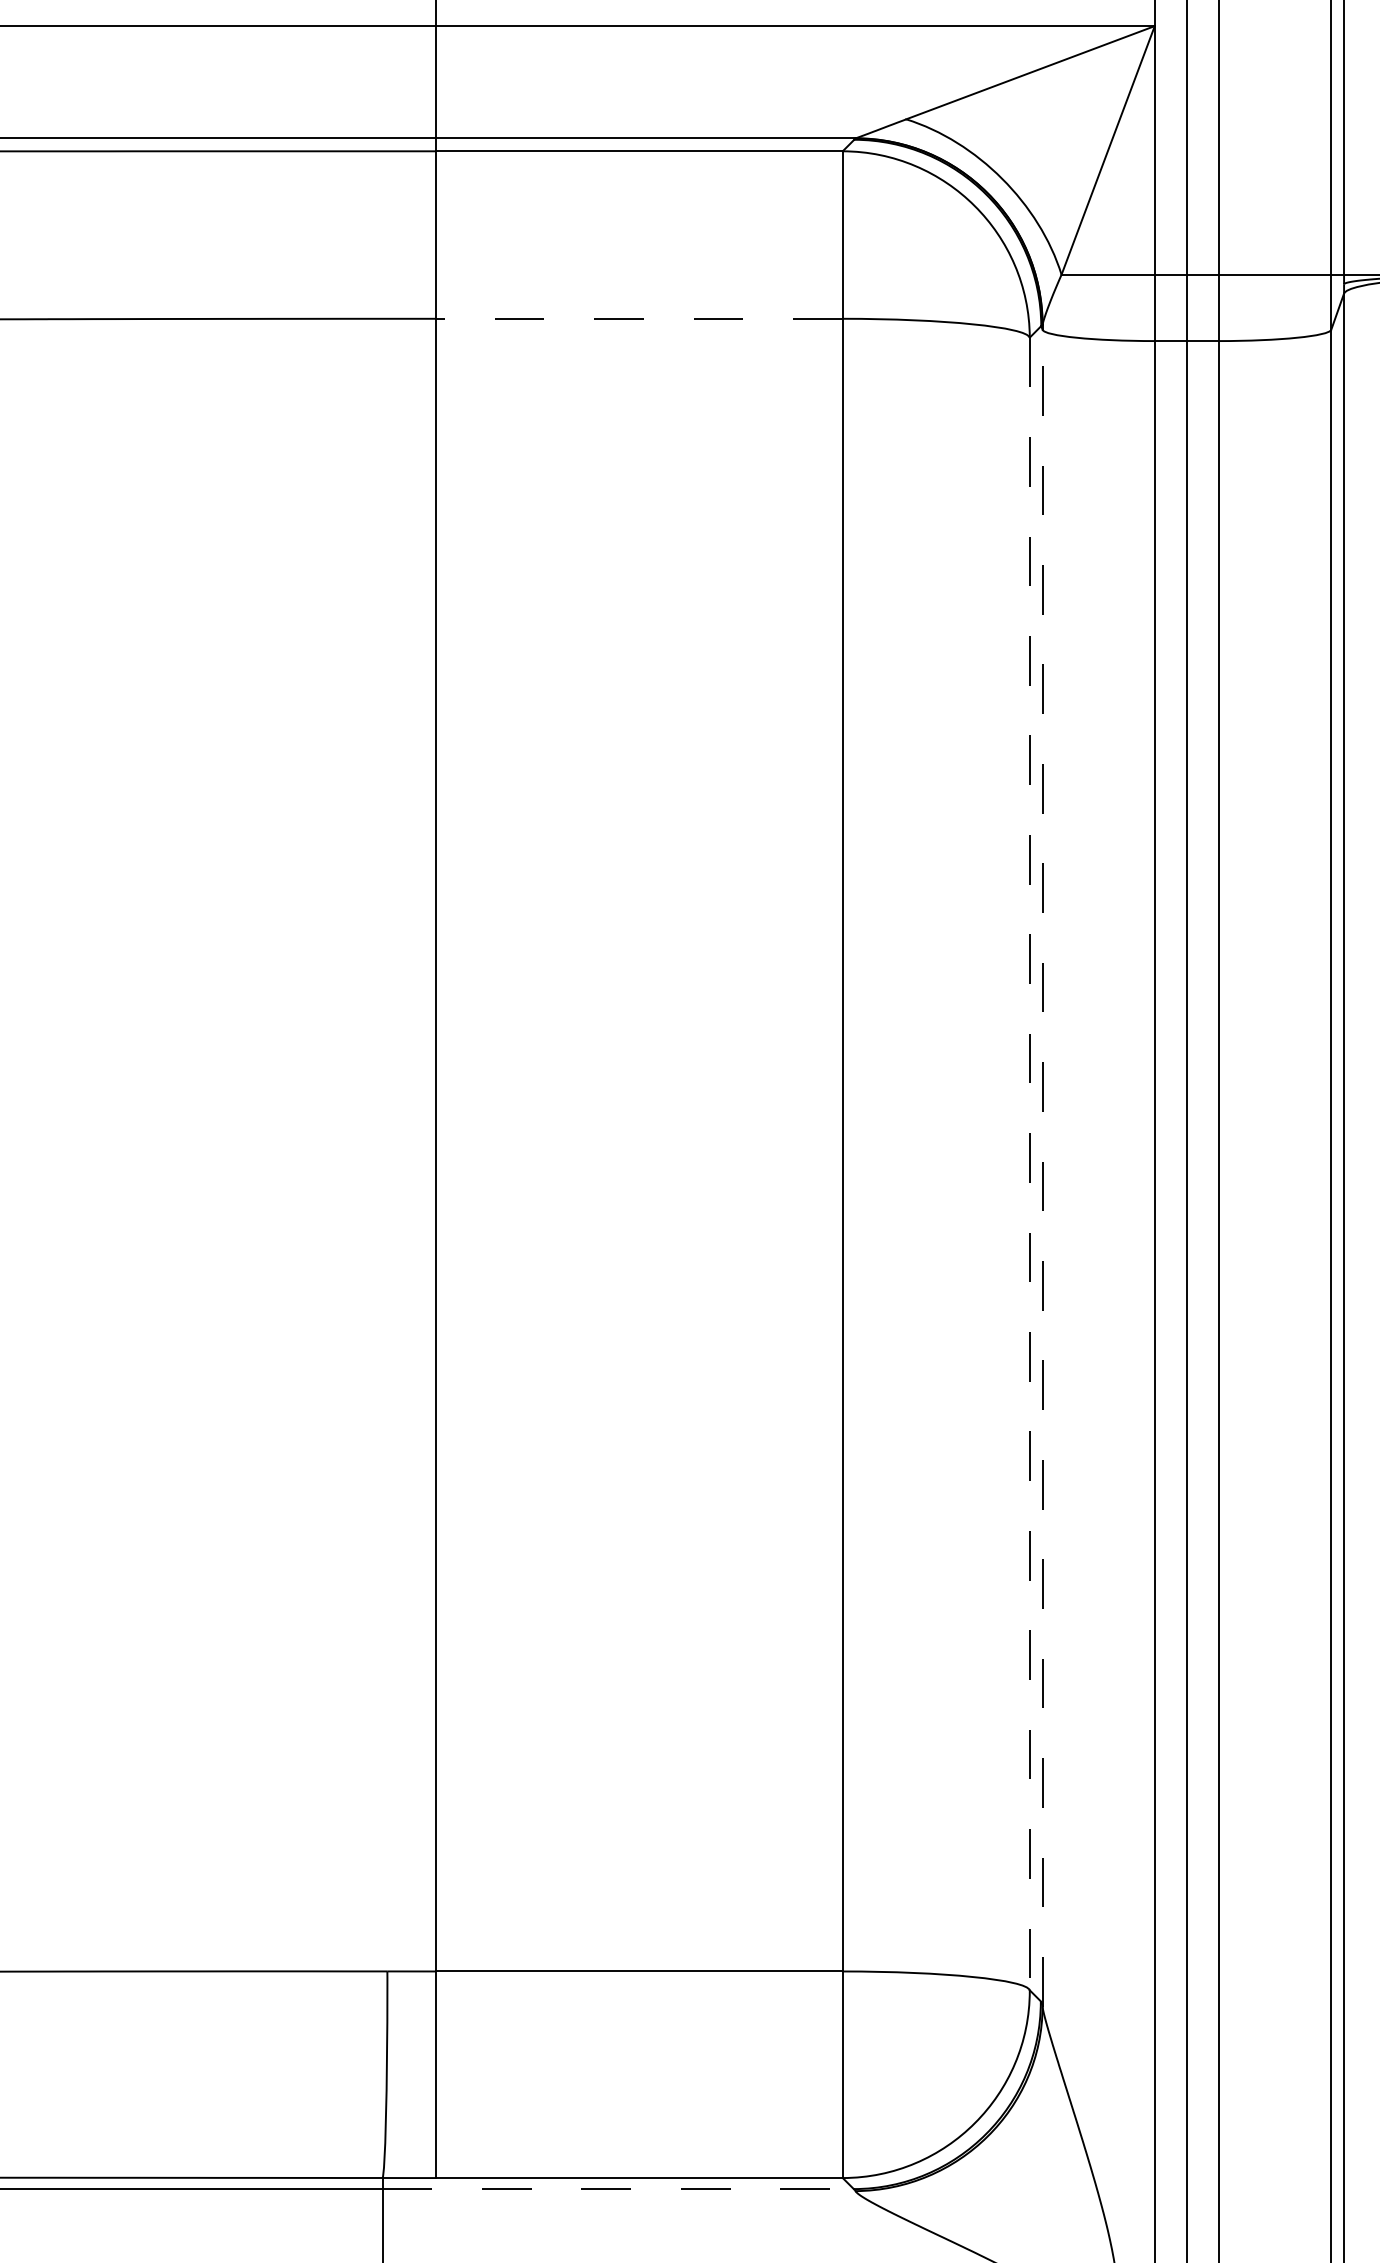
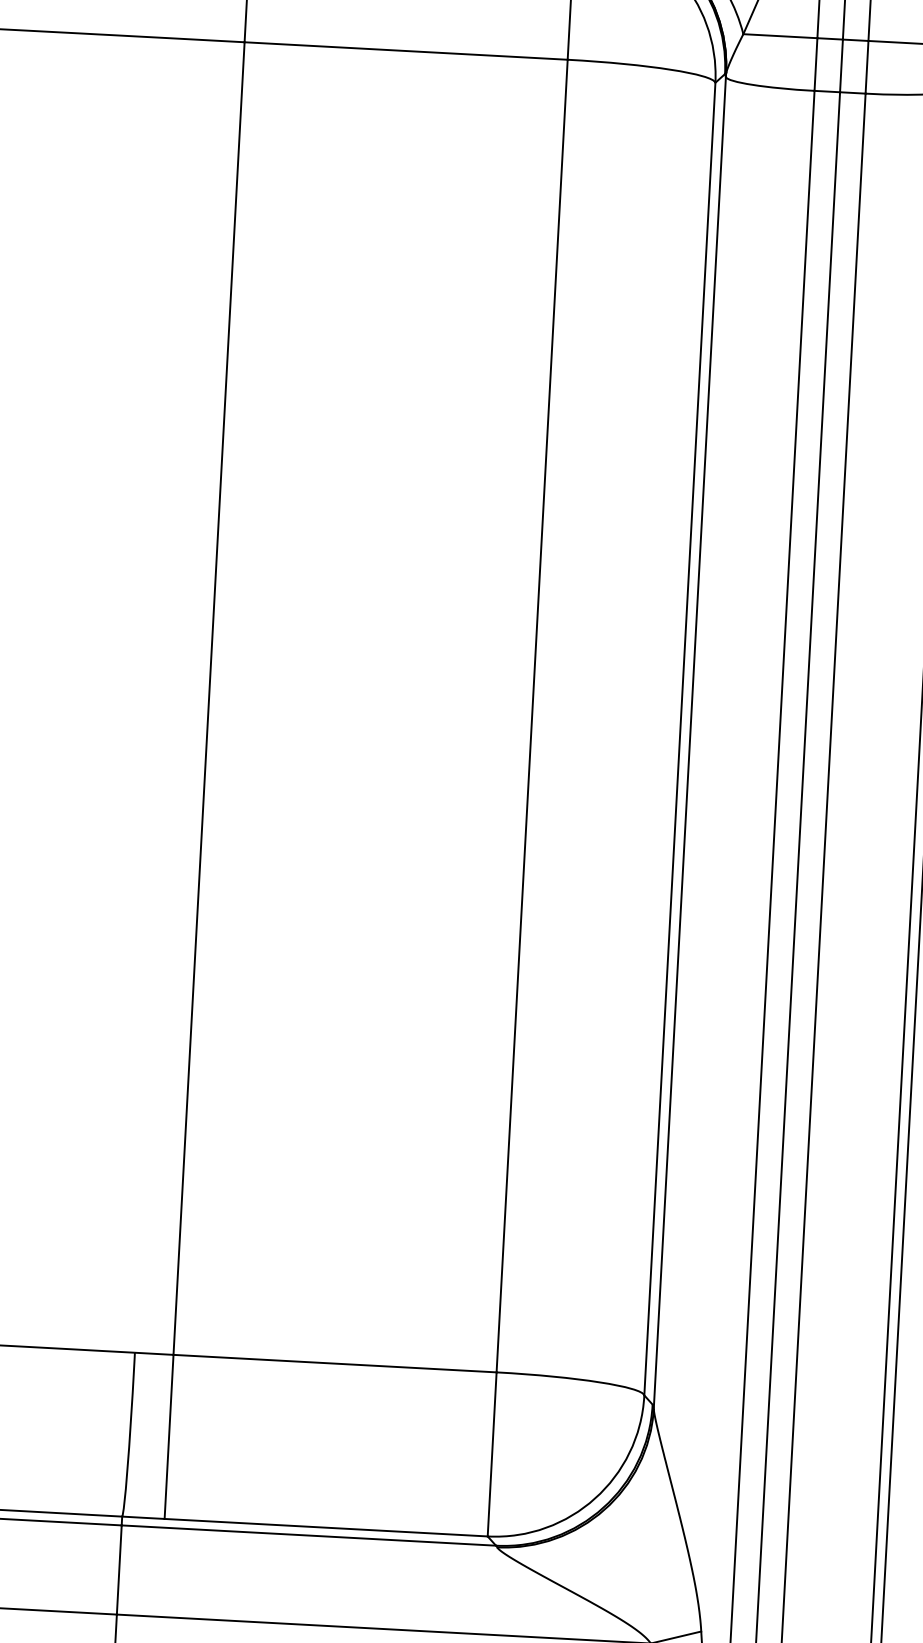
line: (638, 318) -> (405, 50), dashed -> solid
line: (1029, 1164) -> (679, 739), dashed -> solid
line: (1042, 1167) -> (689, 742), dashed -> solid
line: (618, 2189) -> (309, 1535), dashed -> solid

